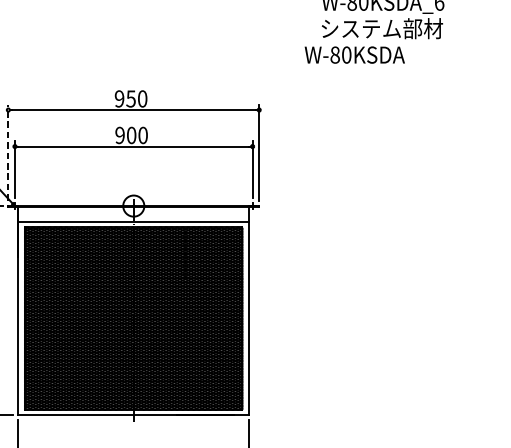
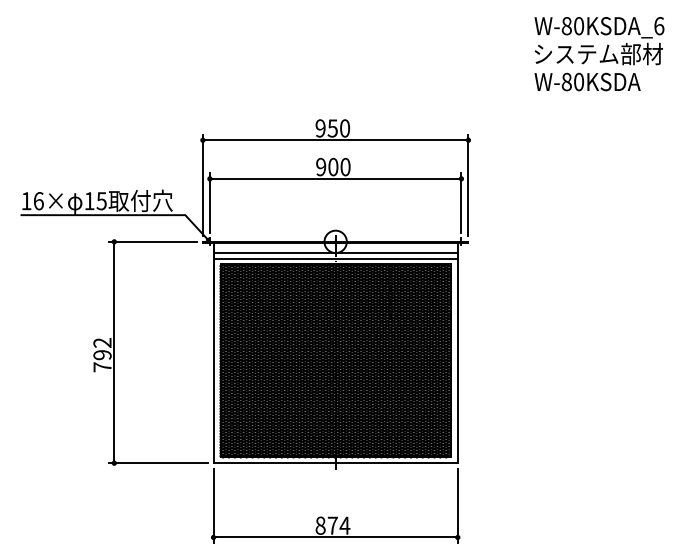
text: (354, 54) -> (587, 81), moved
line: (7, 152) -> (202, 185), dashed -> solid
line: (133, 217) -> (335, 253), added

